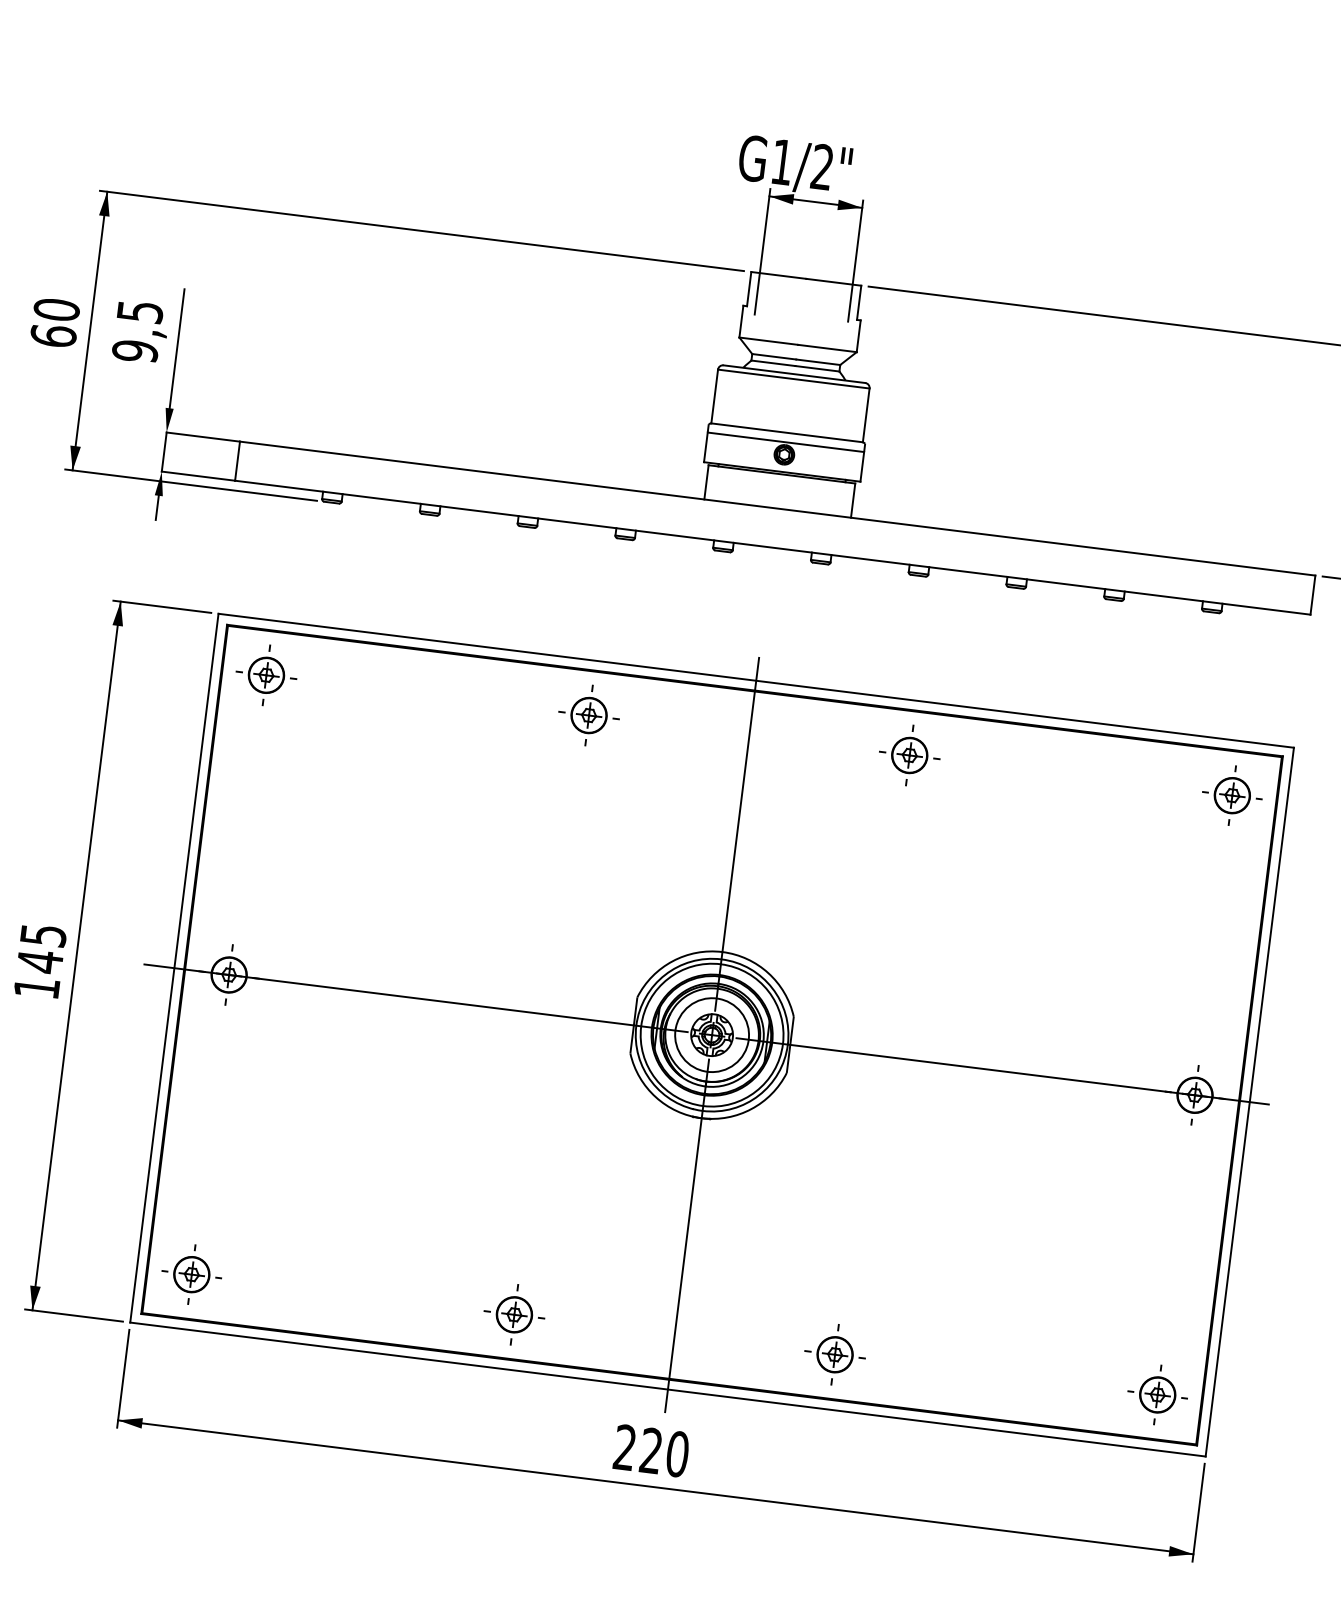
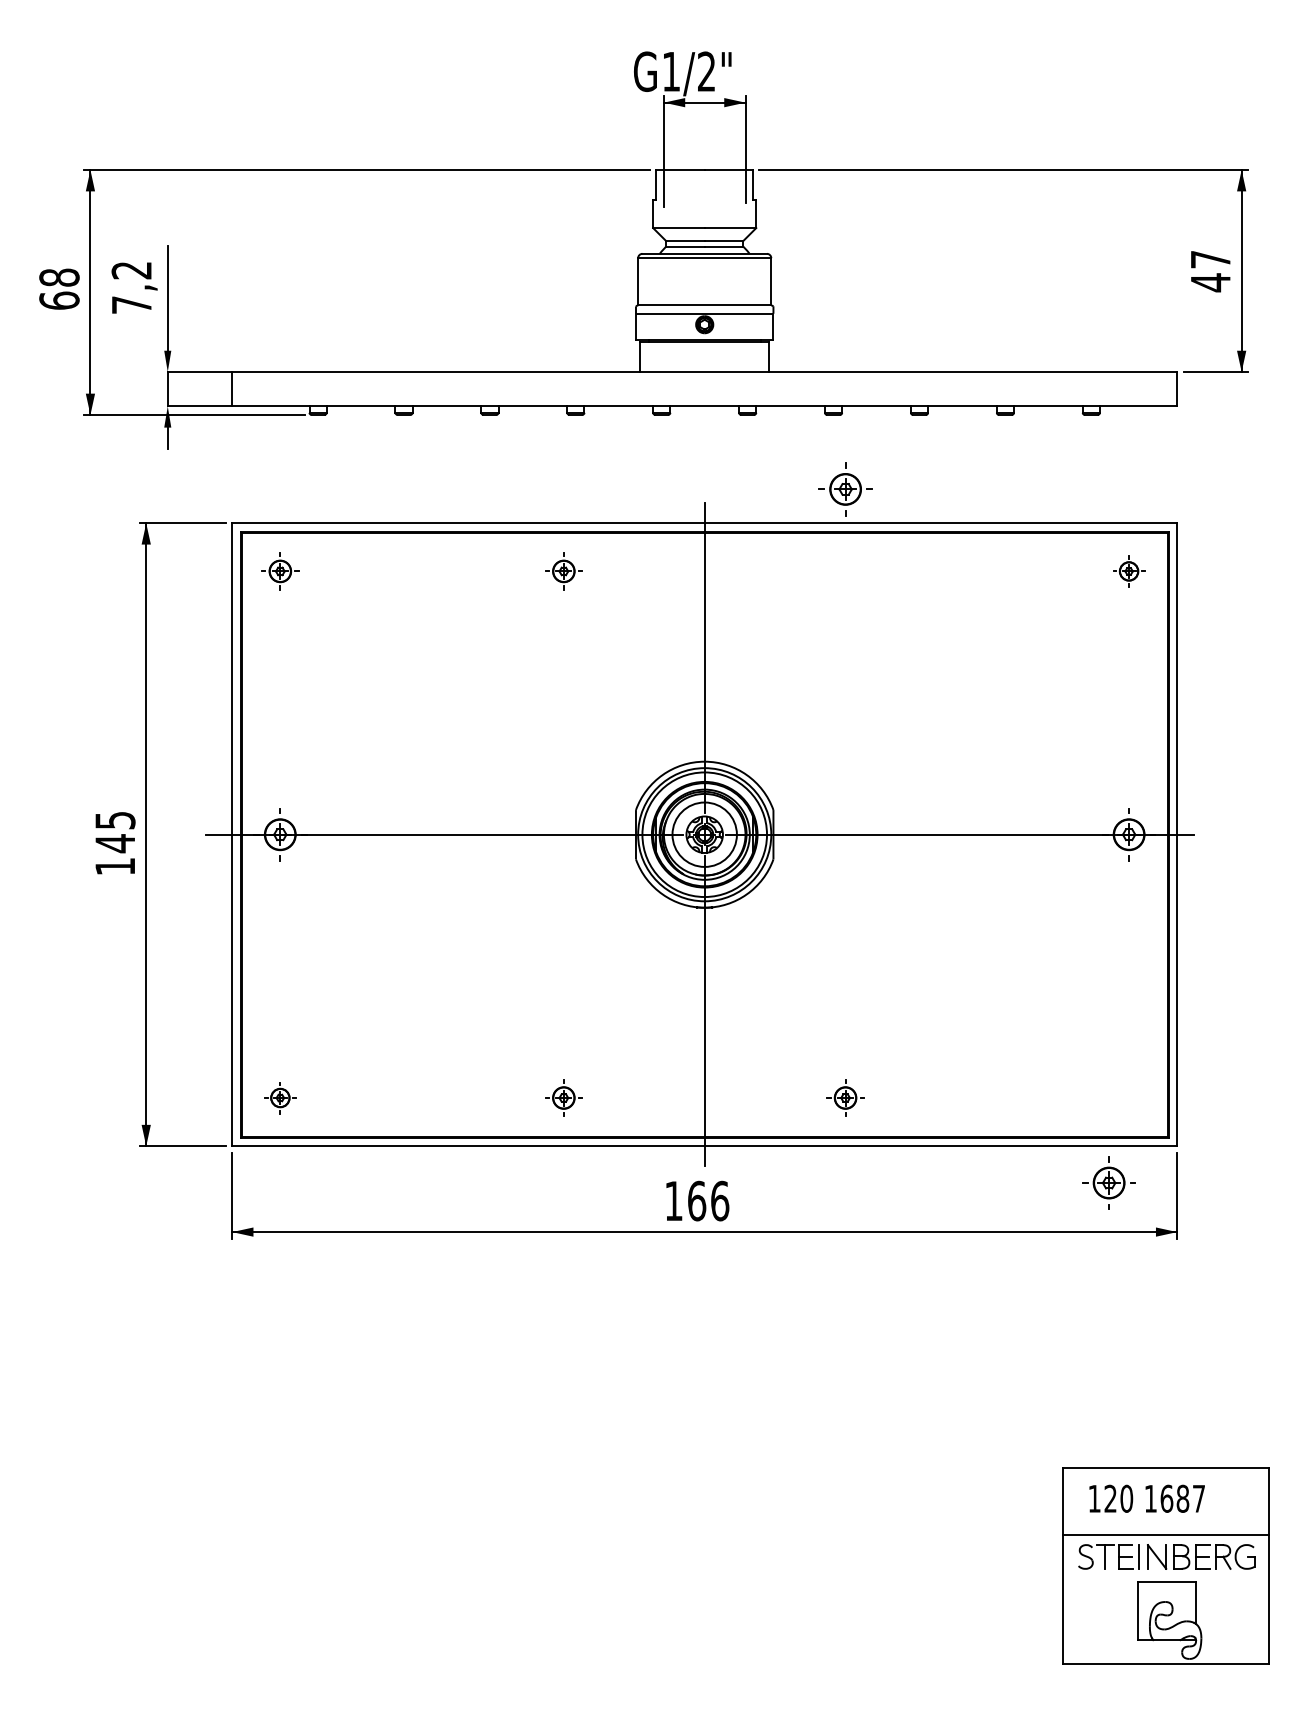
text: (56, 309) -> (59, 277), 60 -> 68
text: (137, 332) -> (131, 288), 9,5 -> 7,2
part: (266, 675) -> (280, 571), size x0.7
part: (588, 715) -> (563, 571), size x0.7
part: (909, 755) -> (845, 489), moved
part: (1231, 795) -> (1128, 571), size x0.6
part: (192, 1274) -> (280, 1097), size x0.6
part: (514, 1314) -> (563, 1097), size x0.7
part: (835, 1354) -> (845, 1097), size x0.7
part: (1157, 1394) -> (1108, 1182), moved
text: (652, 1450) -> (697, 1200), 220 -> 166

